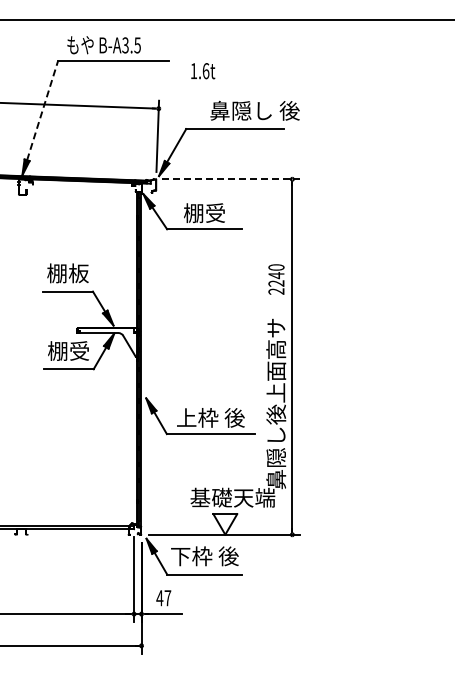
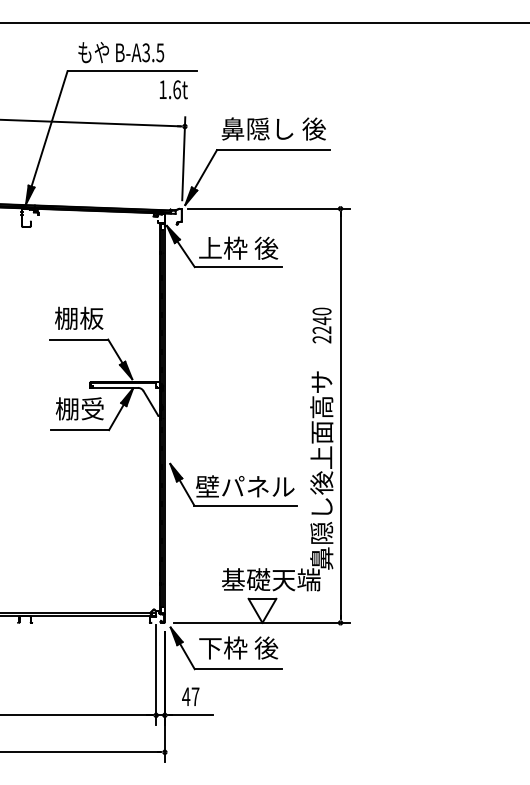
text: (203, 71) -> (174, 90), moved
line: (42, 110) -> (49, 128), dashed -> solid
text: (254, 110) -> (273, 128), moved
line: (231, 179) -> (269, 209), dashed -> solid
text: (204, 213) -> (238, 248), 棚受 -> 上枠 後
text: (210, 417) -> (245, 486), 上枠 後 -> 壁パネル

